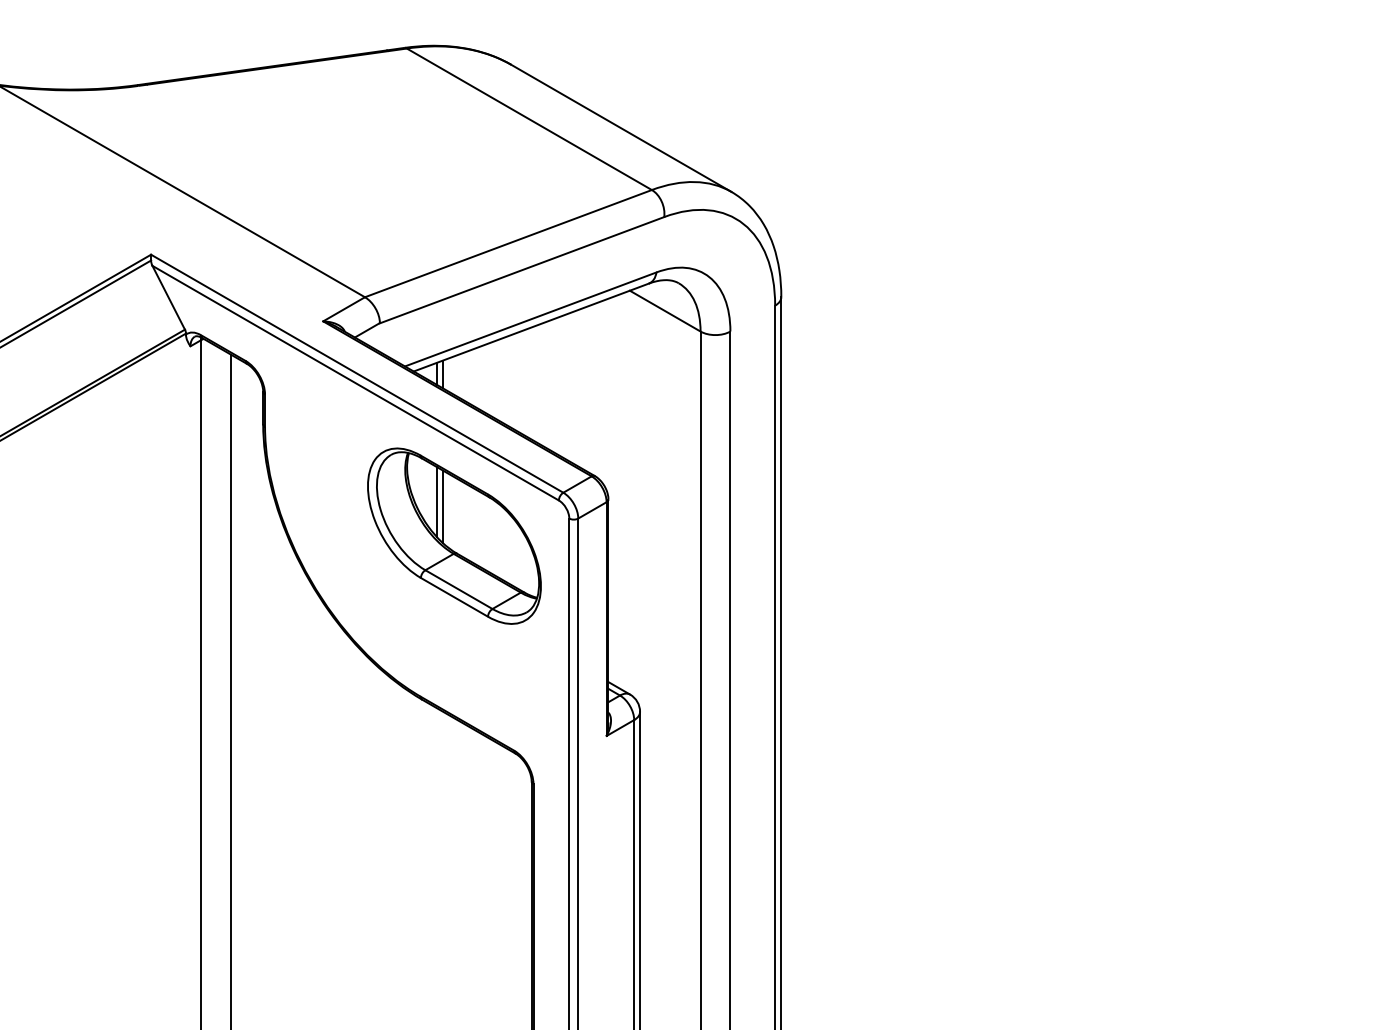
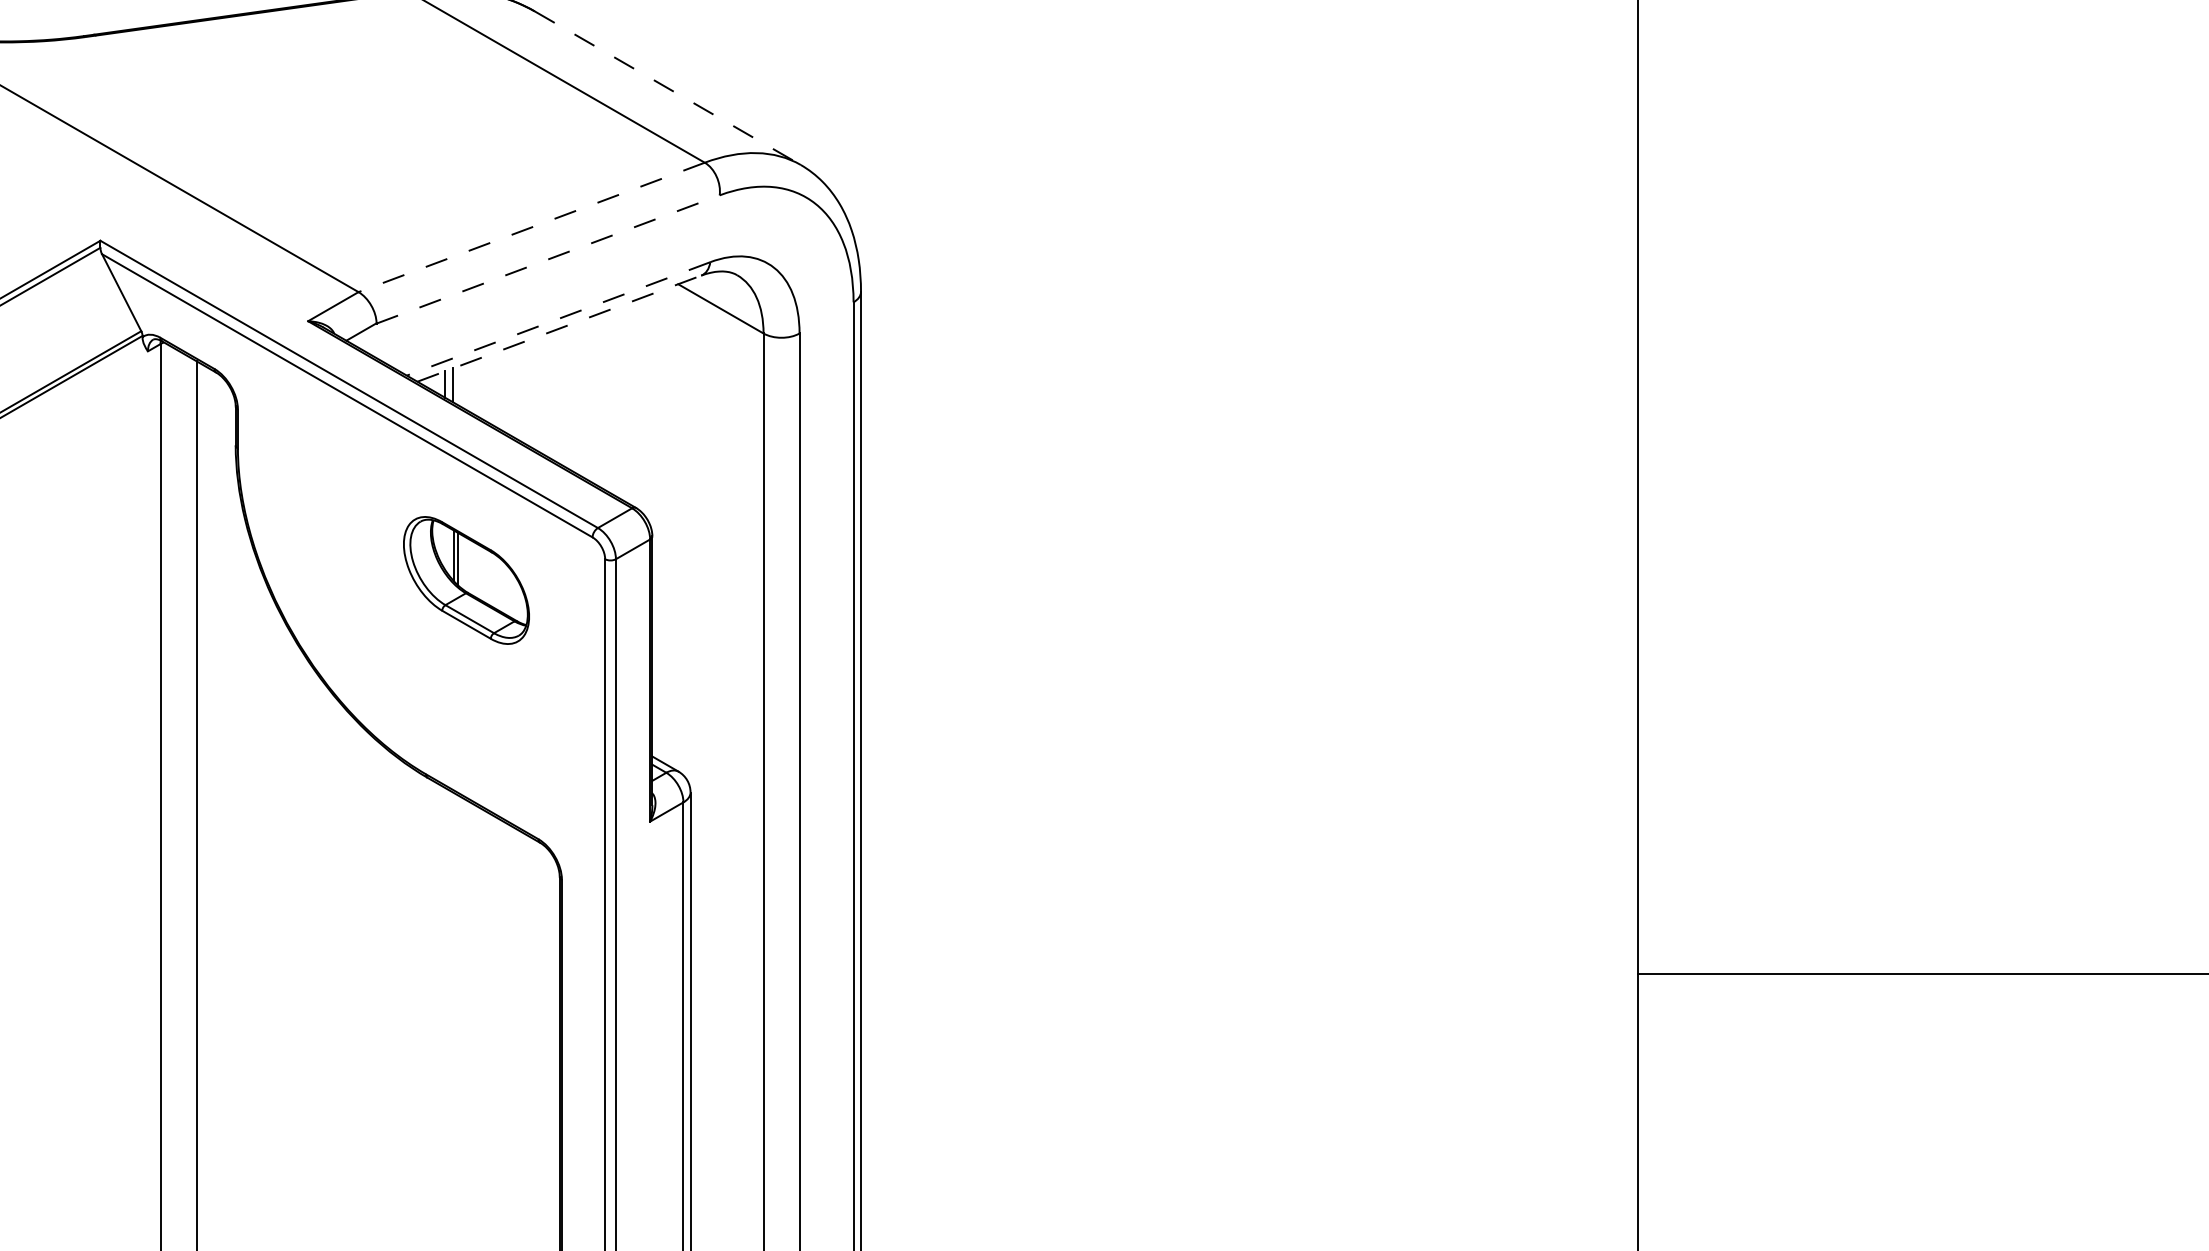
line: (620, 128) -> (667, 88), solid -> dashed
line: (508, 243) -> (531, 227), solid -> dashed
line: (522, 270) -> (548, 259), solid -> dashed
line: (530, 319) -> (558, 318), solid -> dashed
line: (531, 327) -> (559, 328), solid -> dashed
part: (454, 536) -> (466, 580), size x0.6

